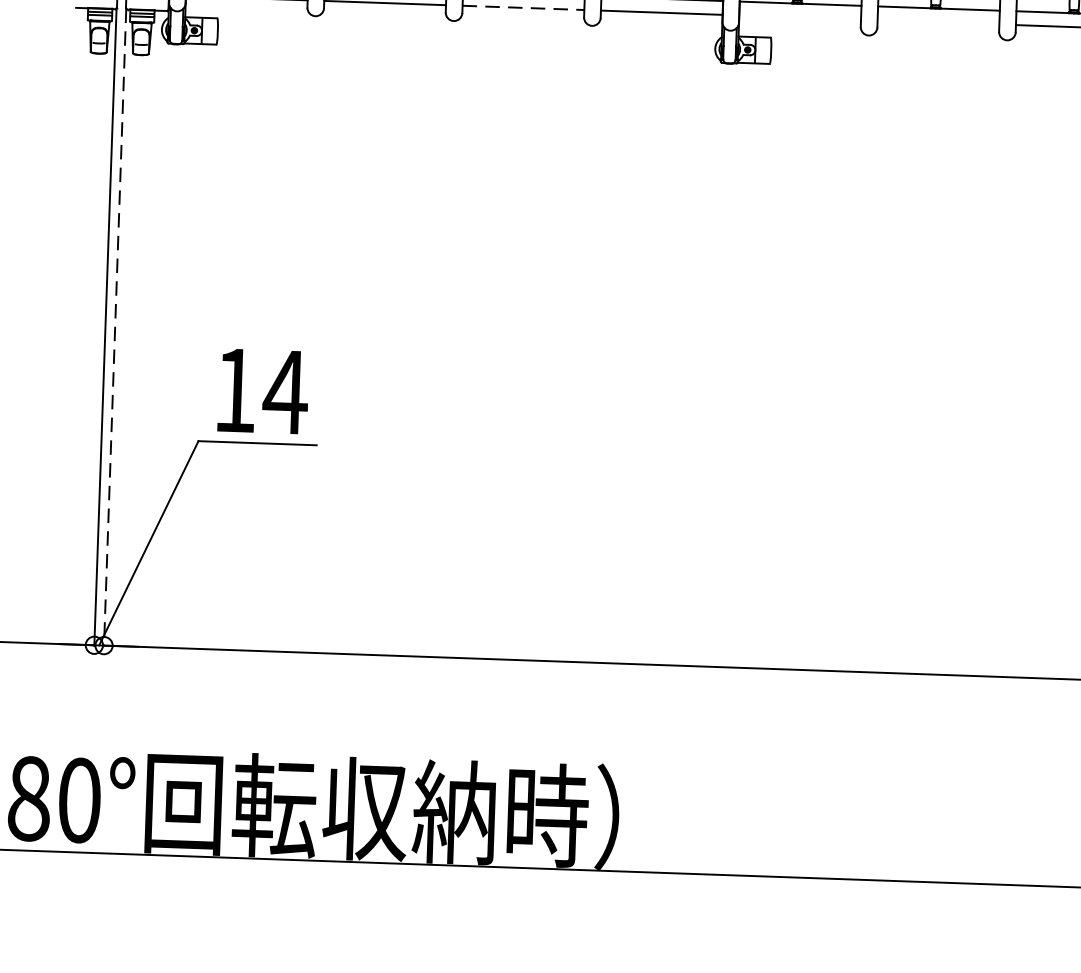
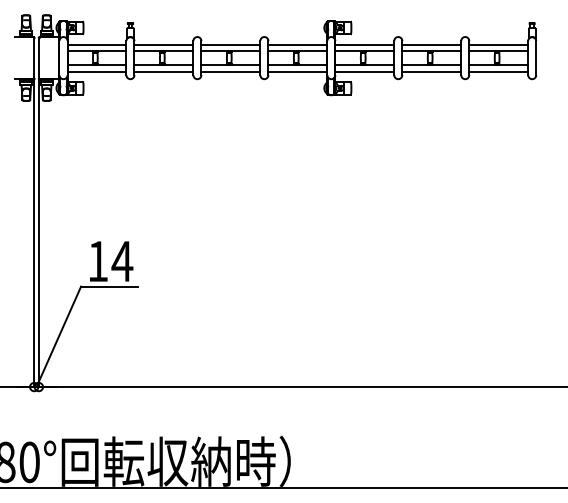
line: (524, 7) -> (231, 71), dashed -> solid
line: (799, 17) -> (364, 71), added
line: (937, 22) -> (431, 71), added
line: (114, 328) -> (38, 233), dashed -> solid

